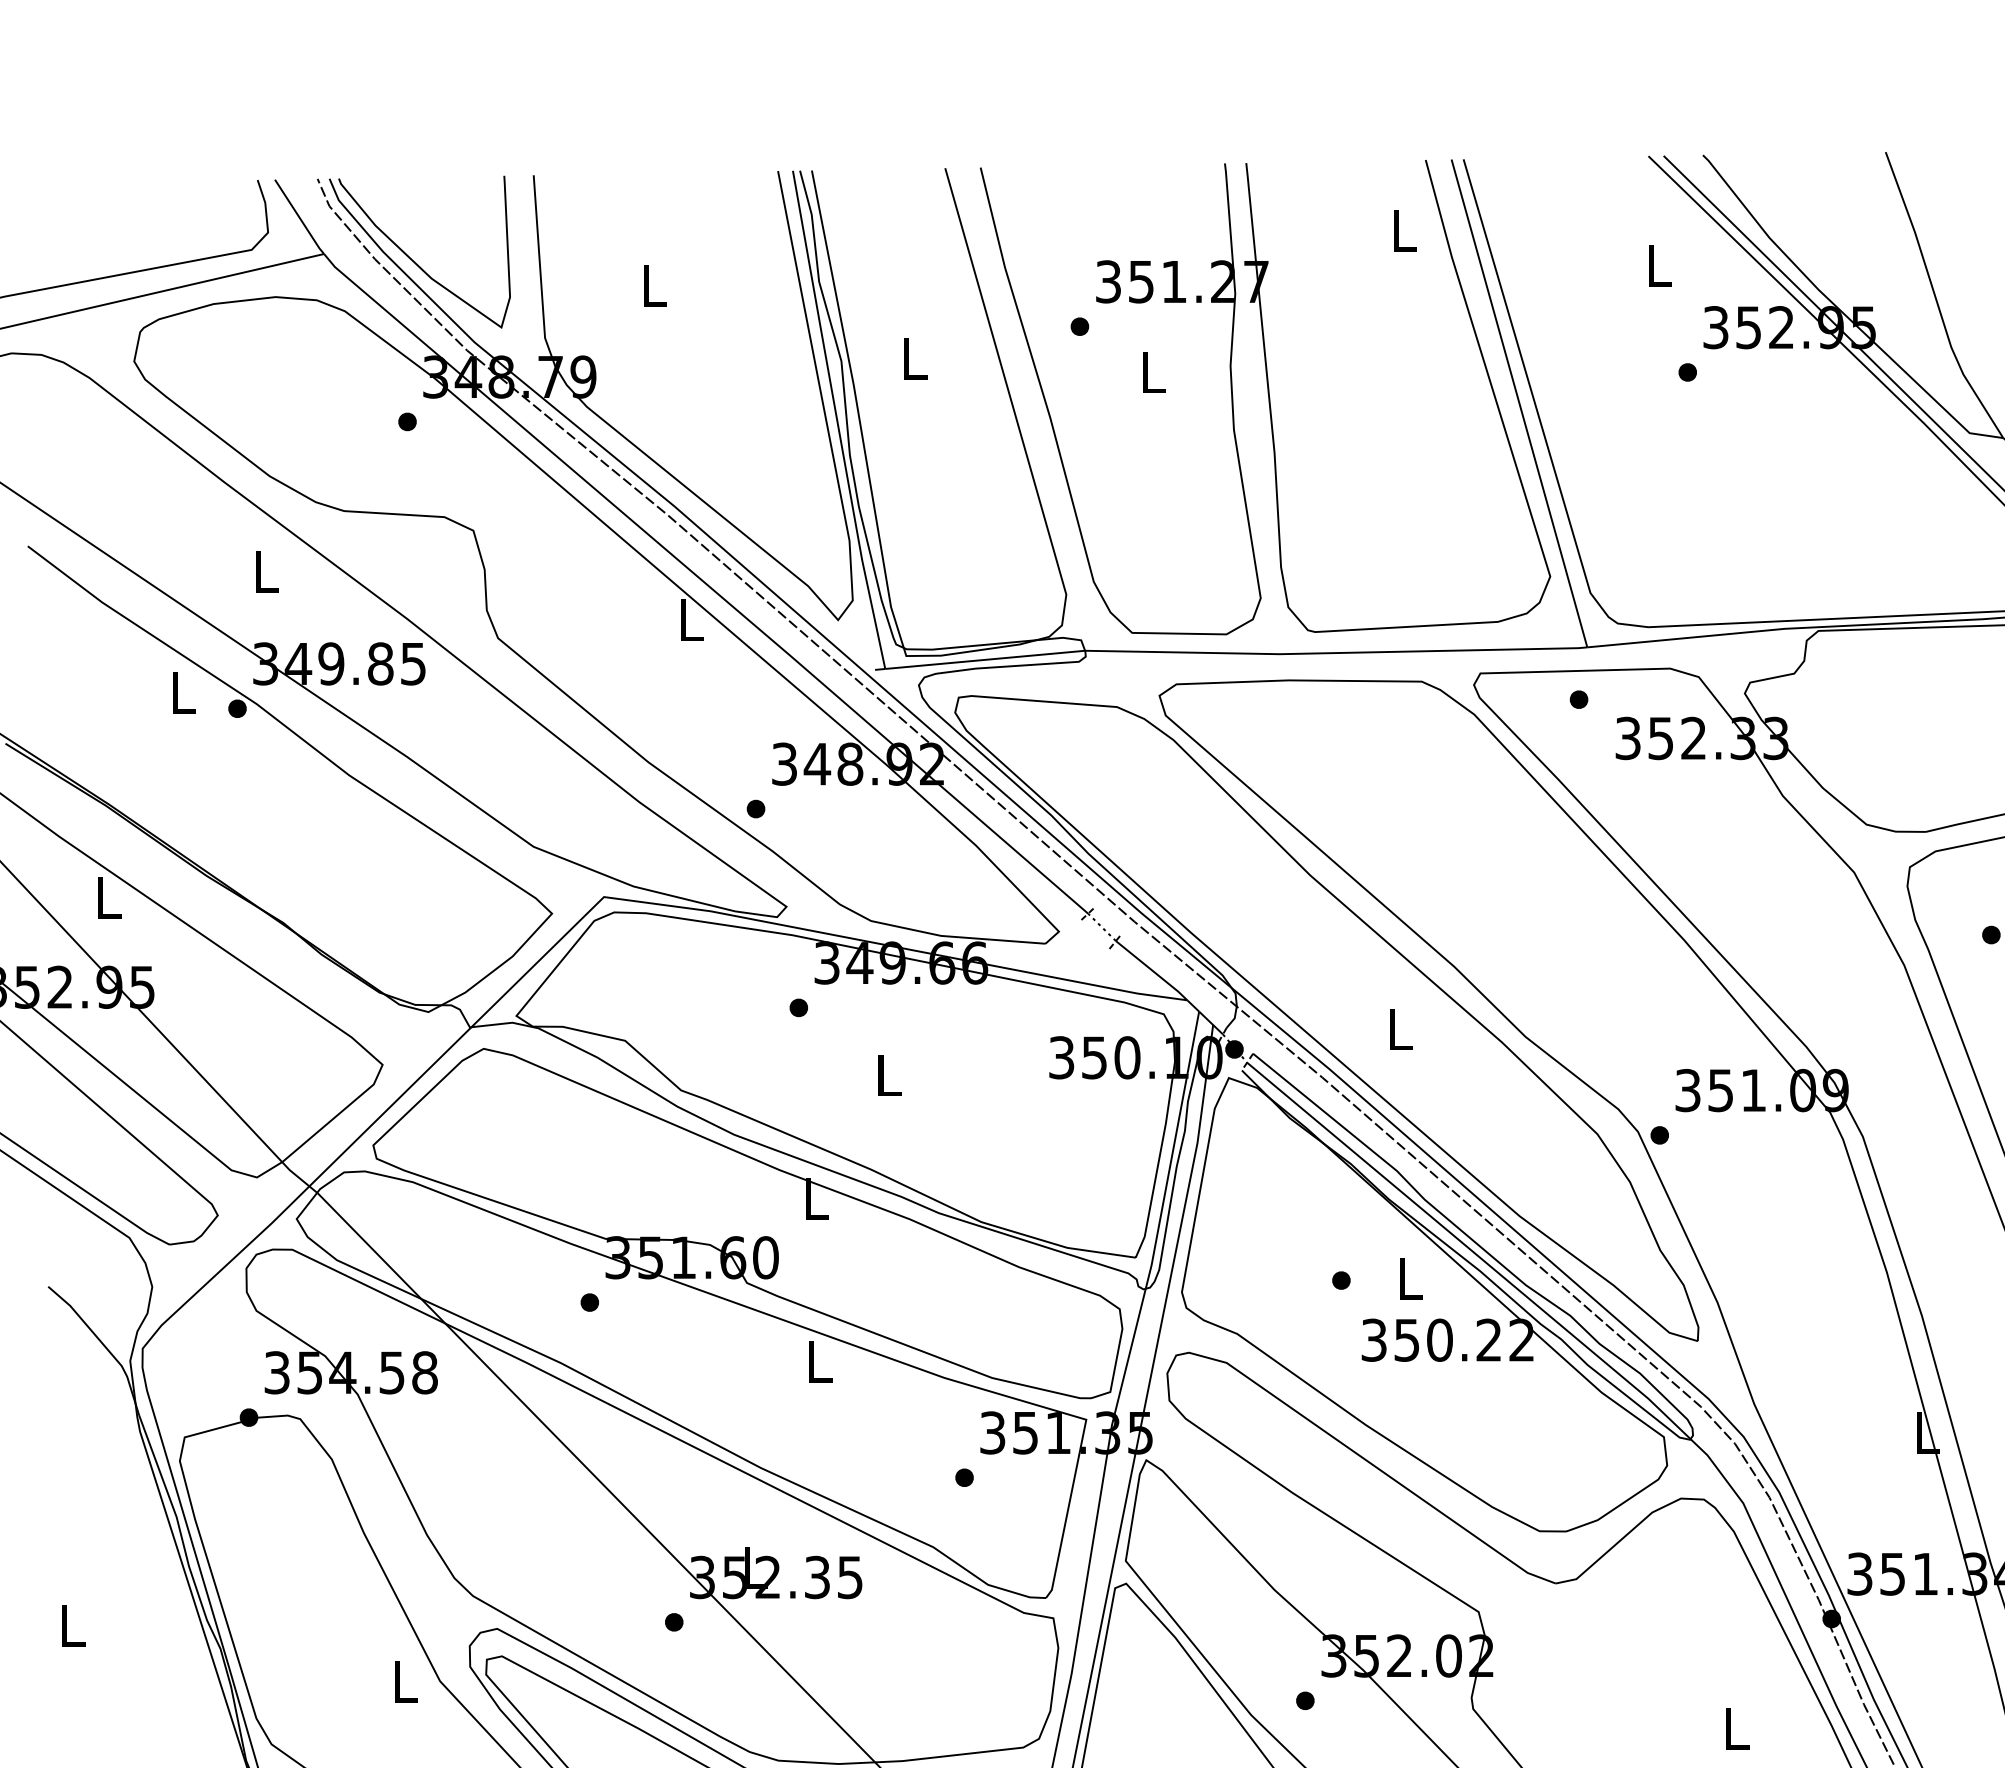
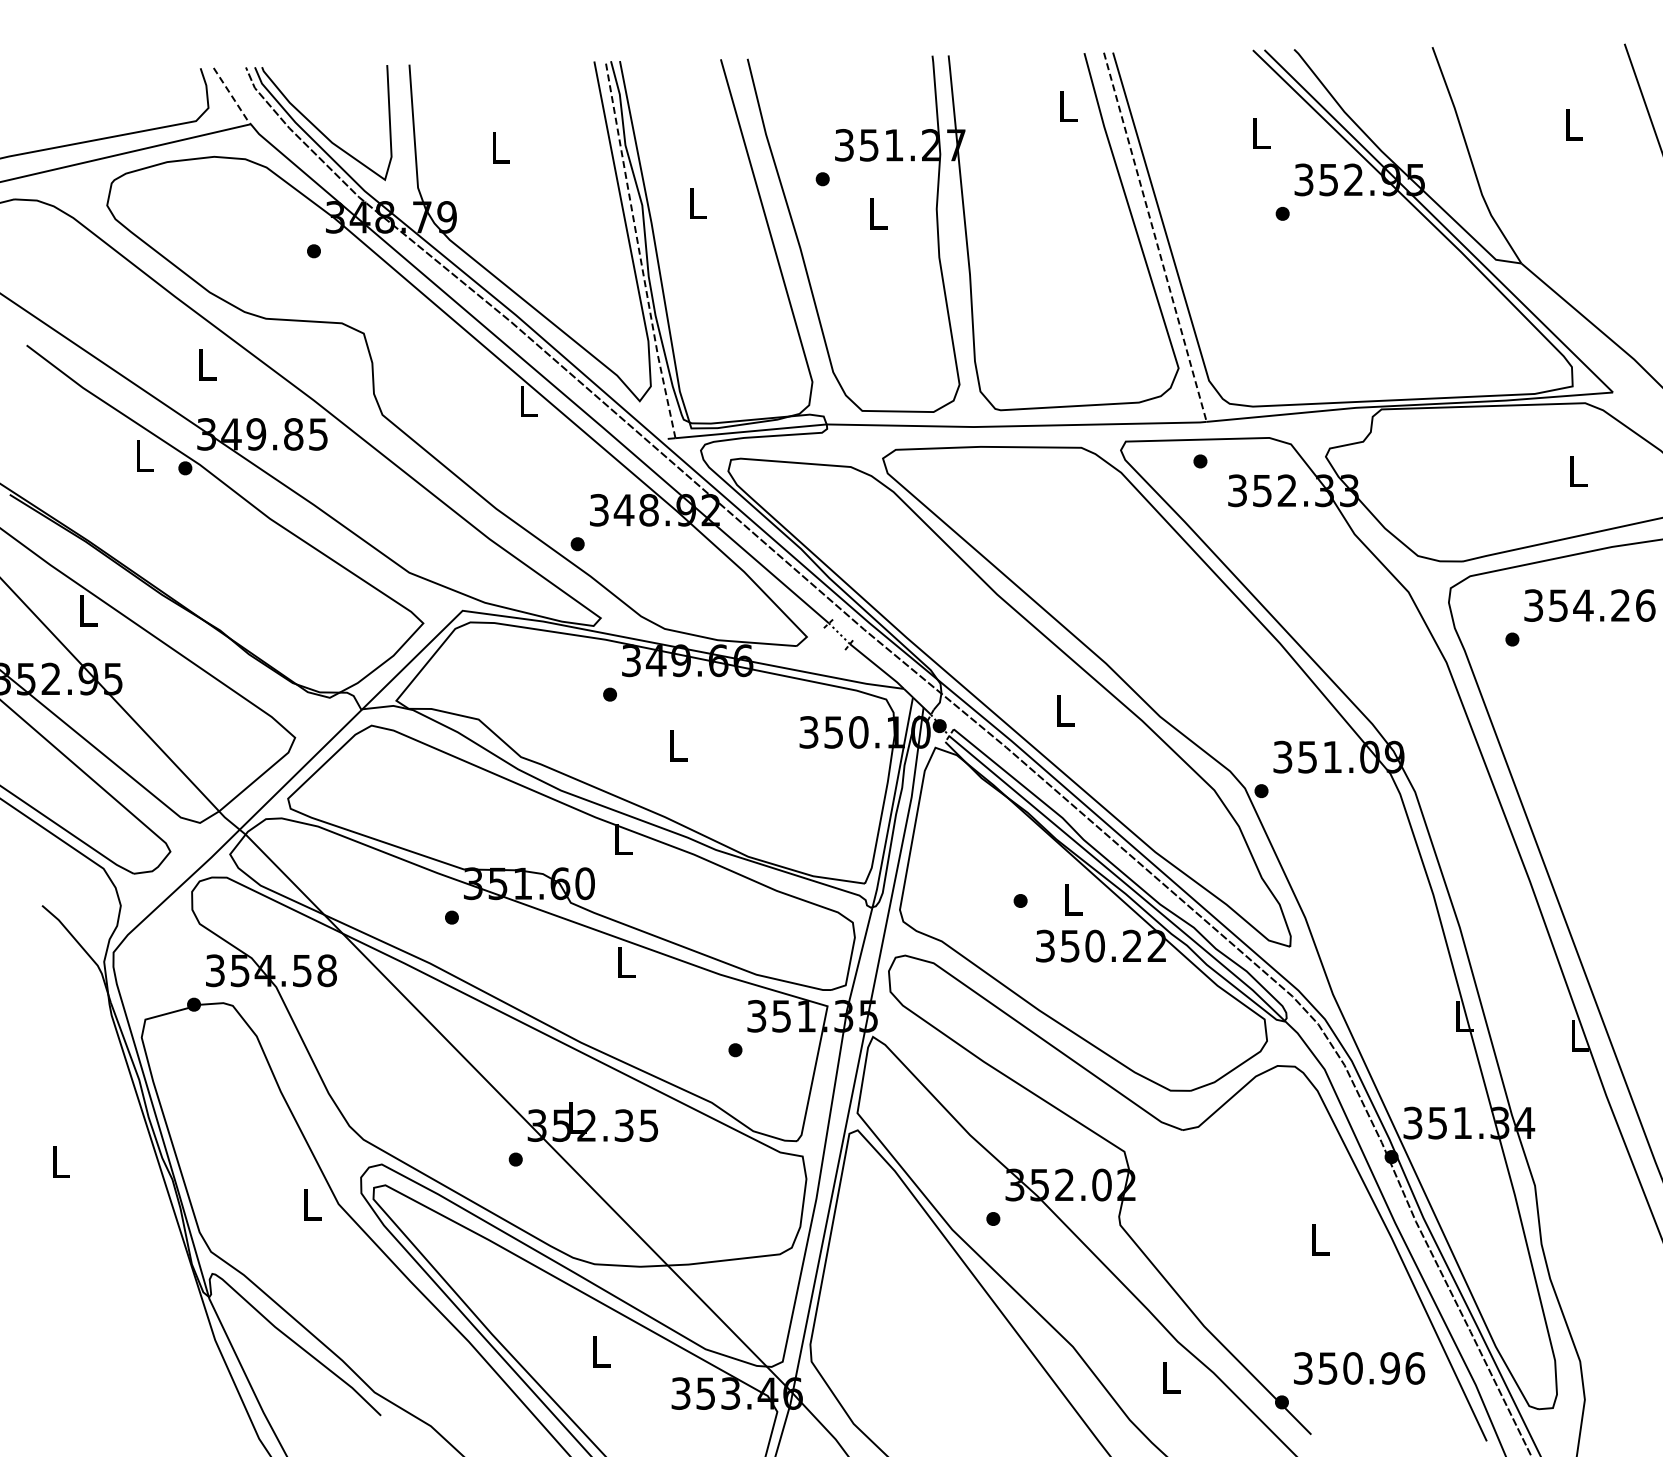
line: (299, 218) -> (232, 97), solid -> dashed
line: (1519, 403) -> (1155, 237), solid -> dashed
line: (837, 419) -> (639, 249), solid -> dashed

